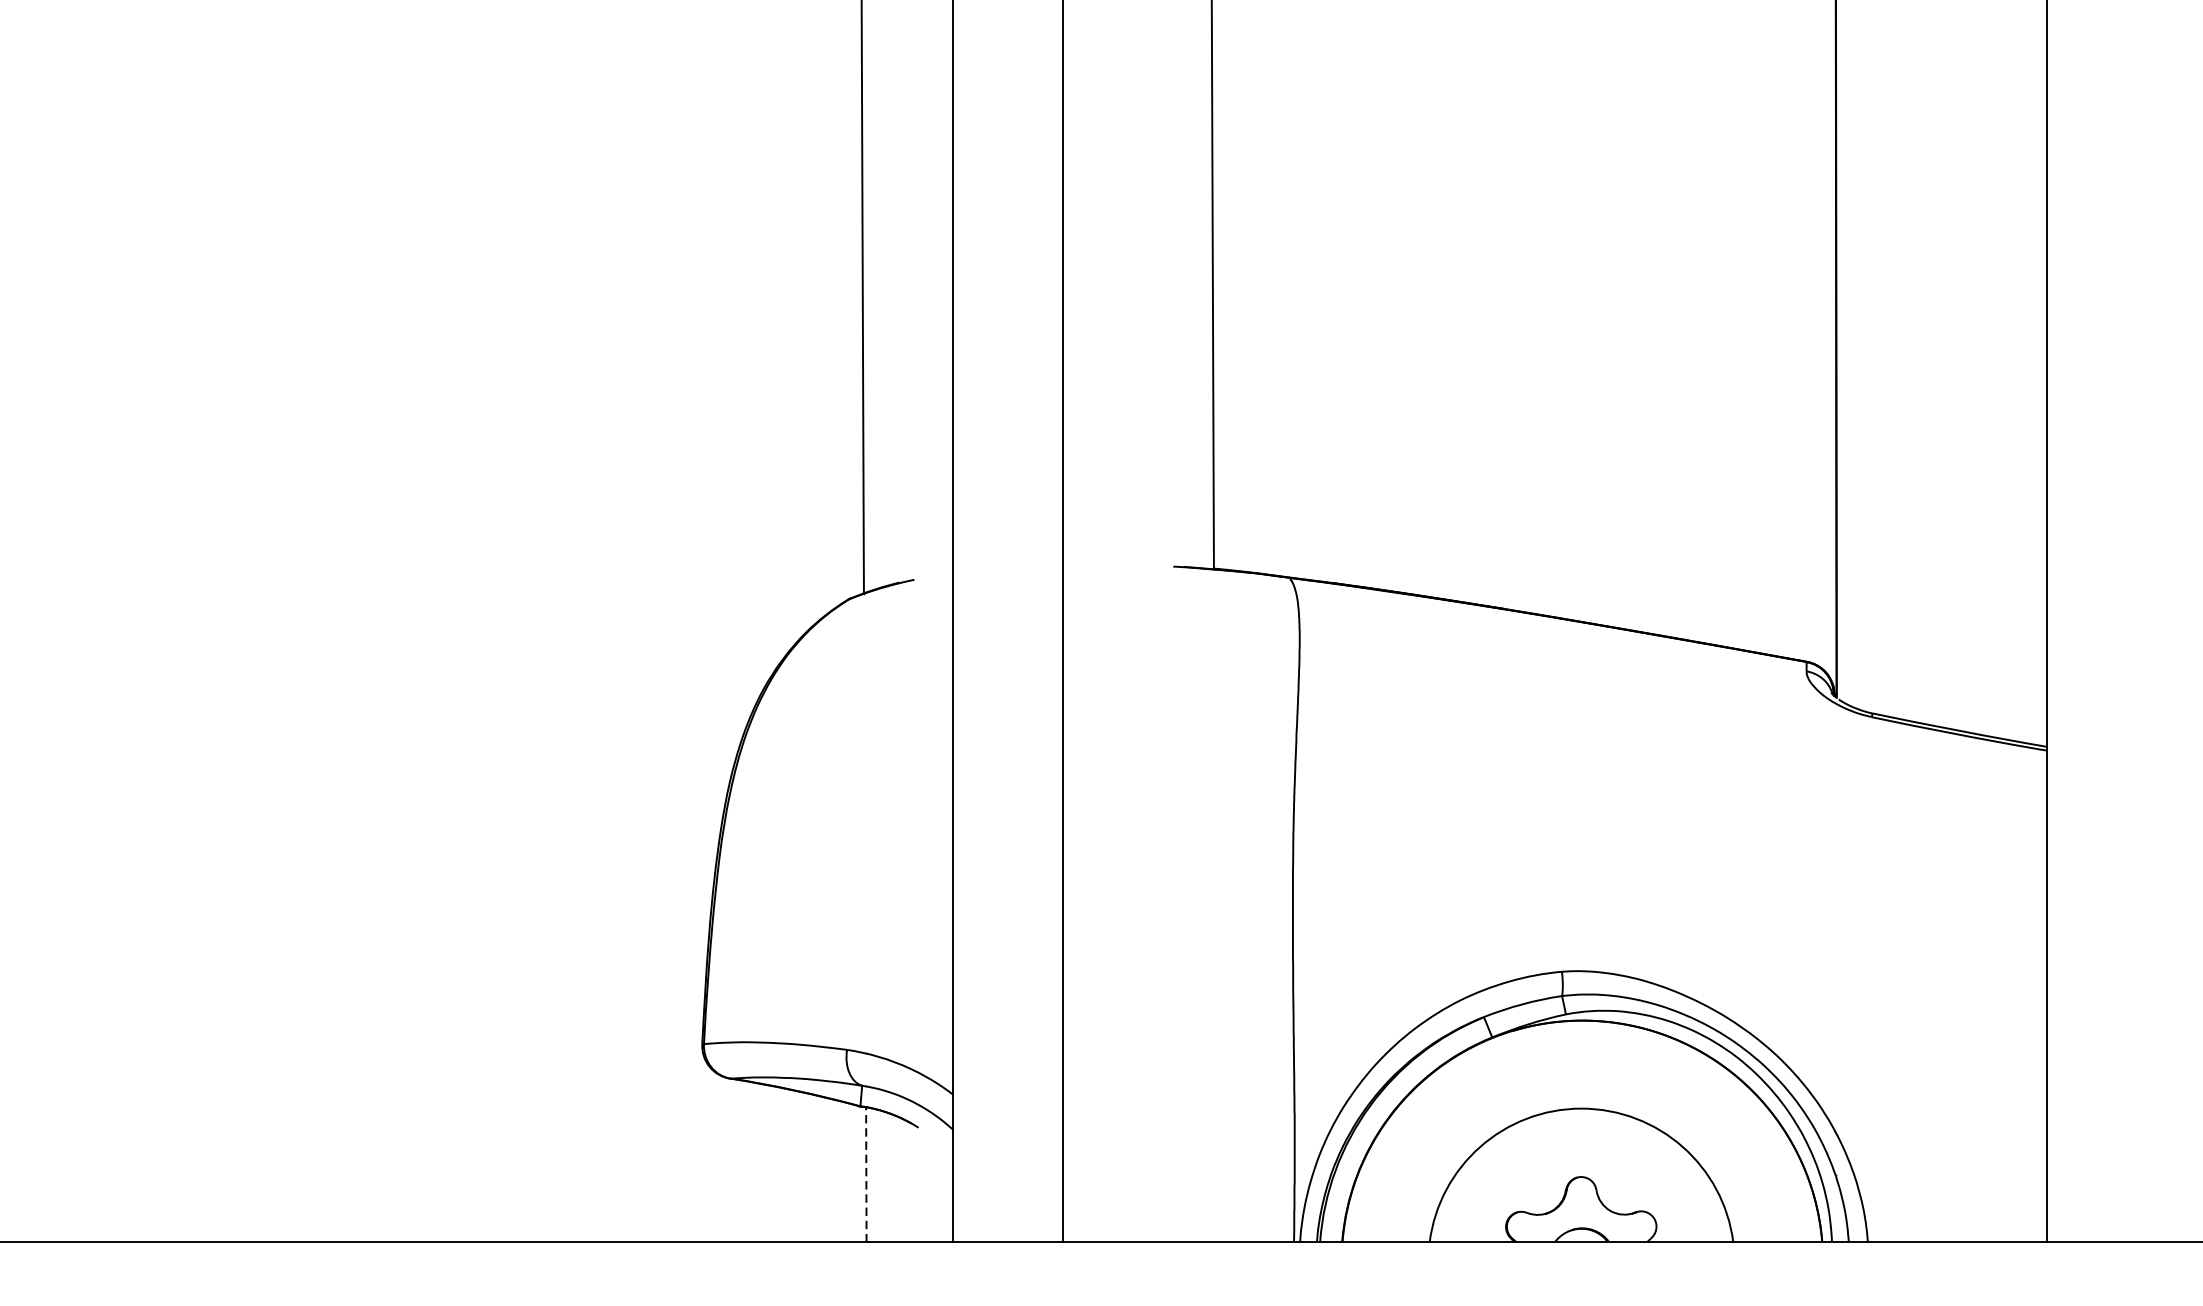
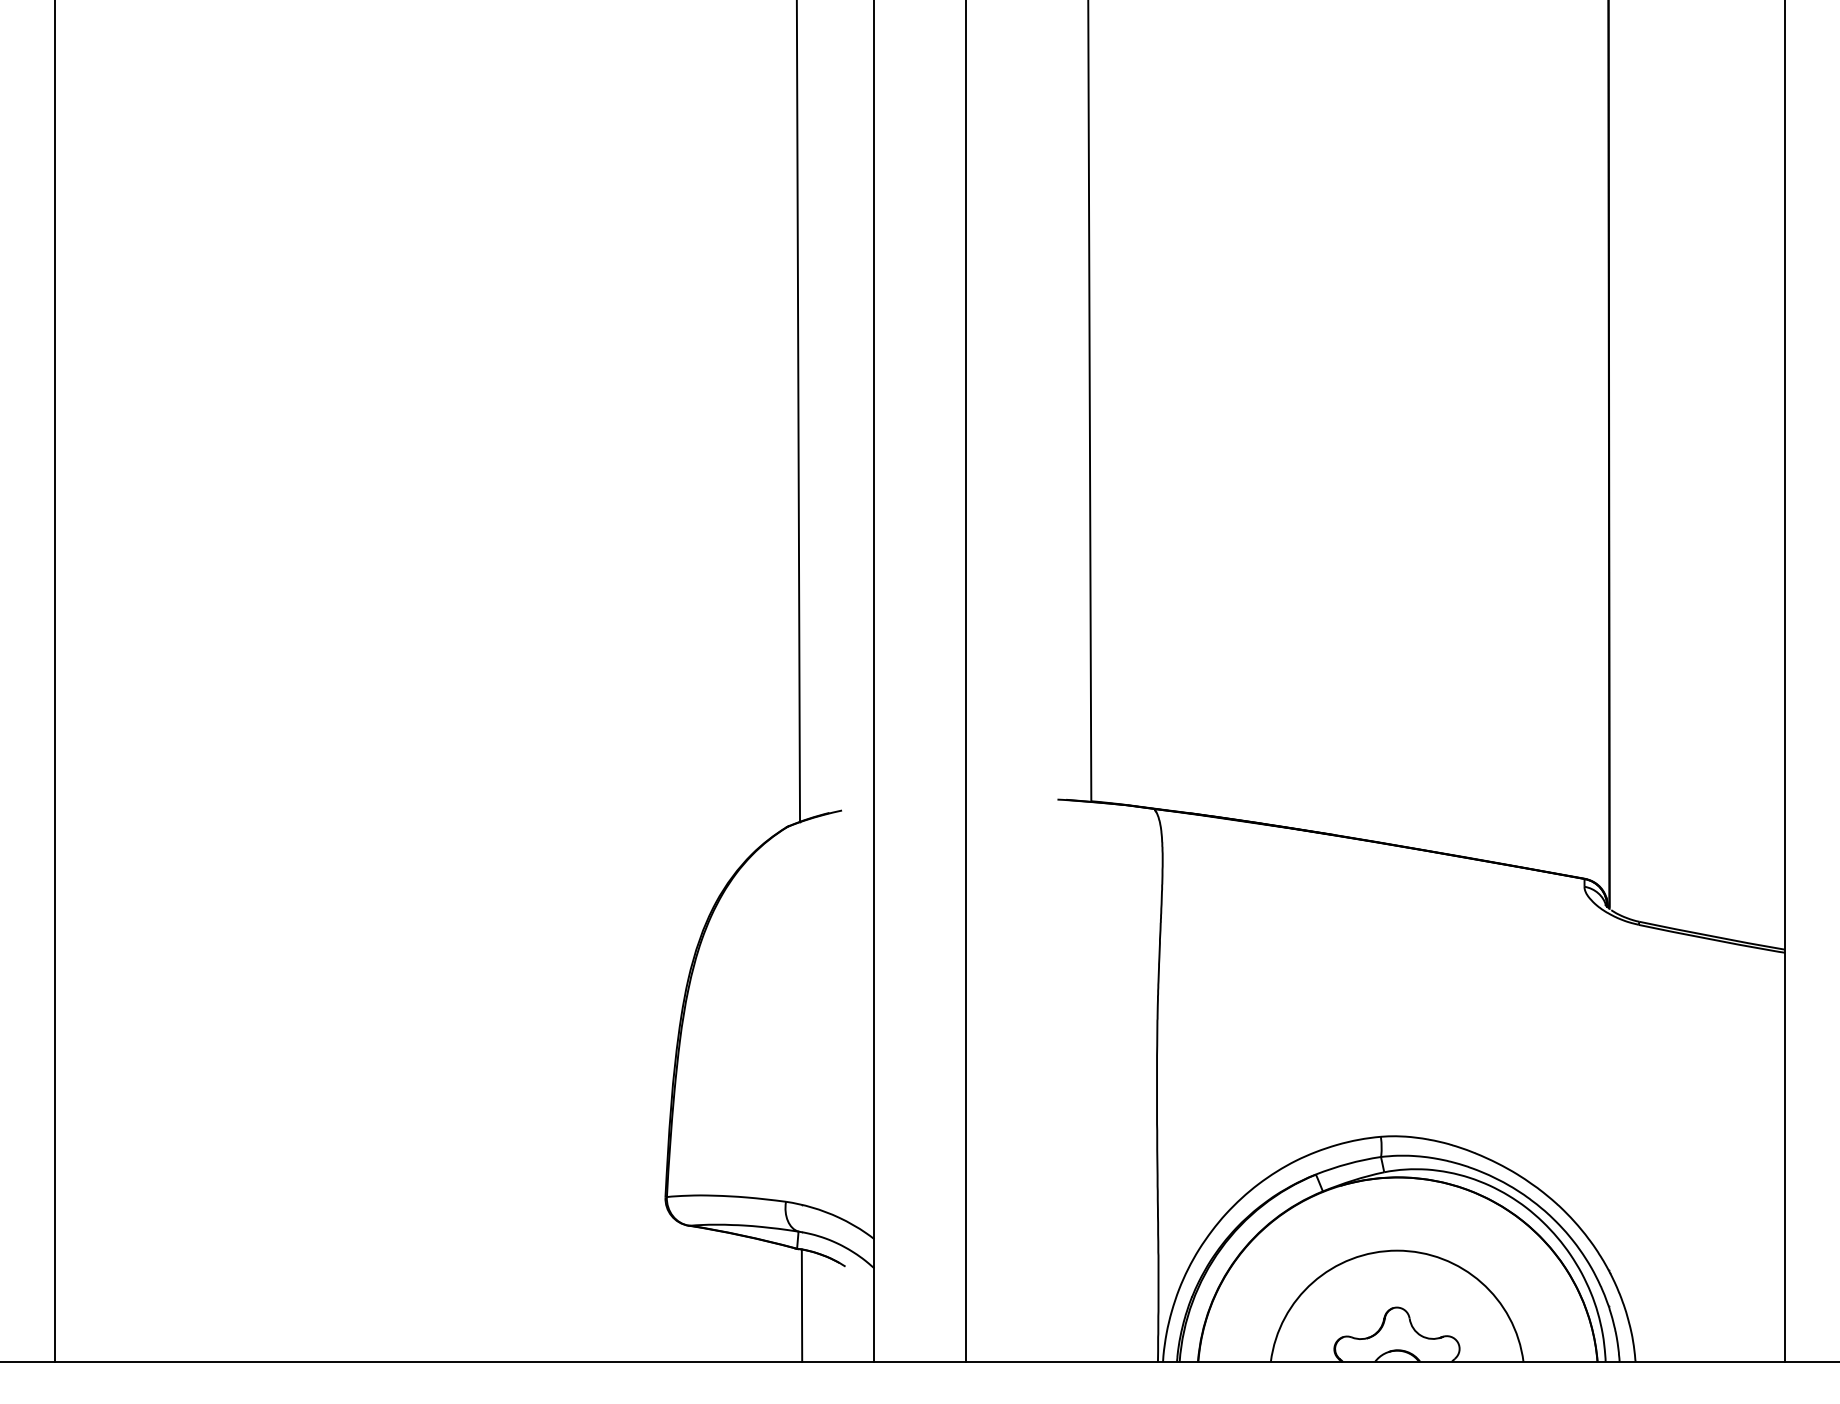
line: (866, 1174) -> (802, 1305), dashed -> solid

